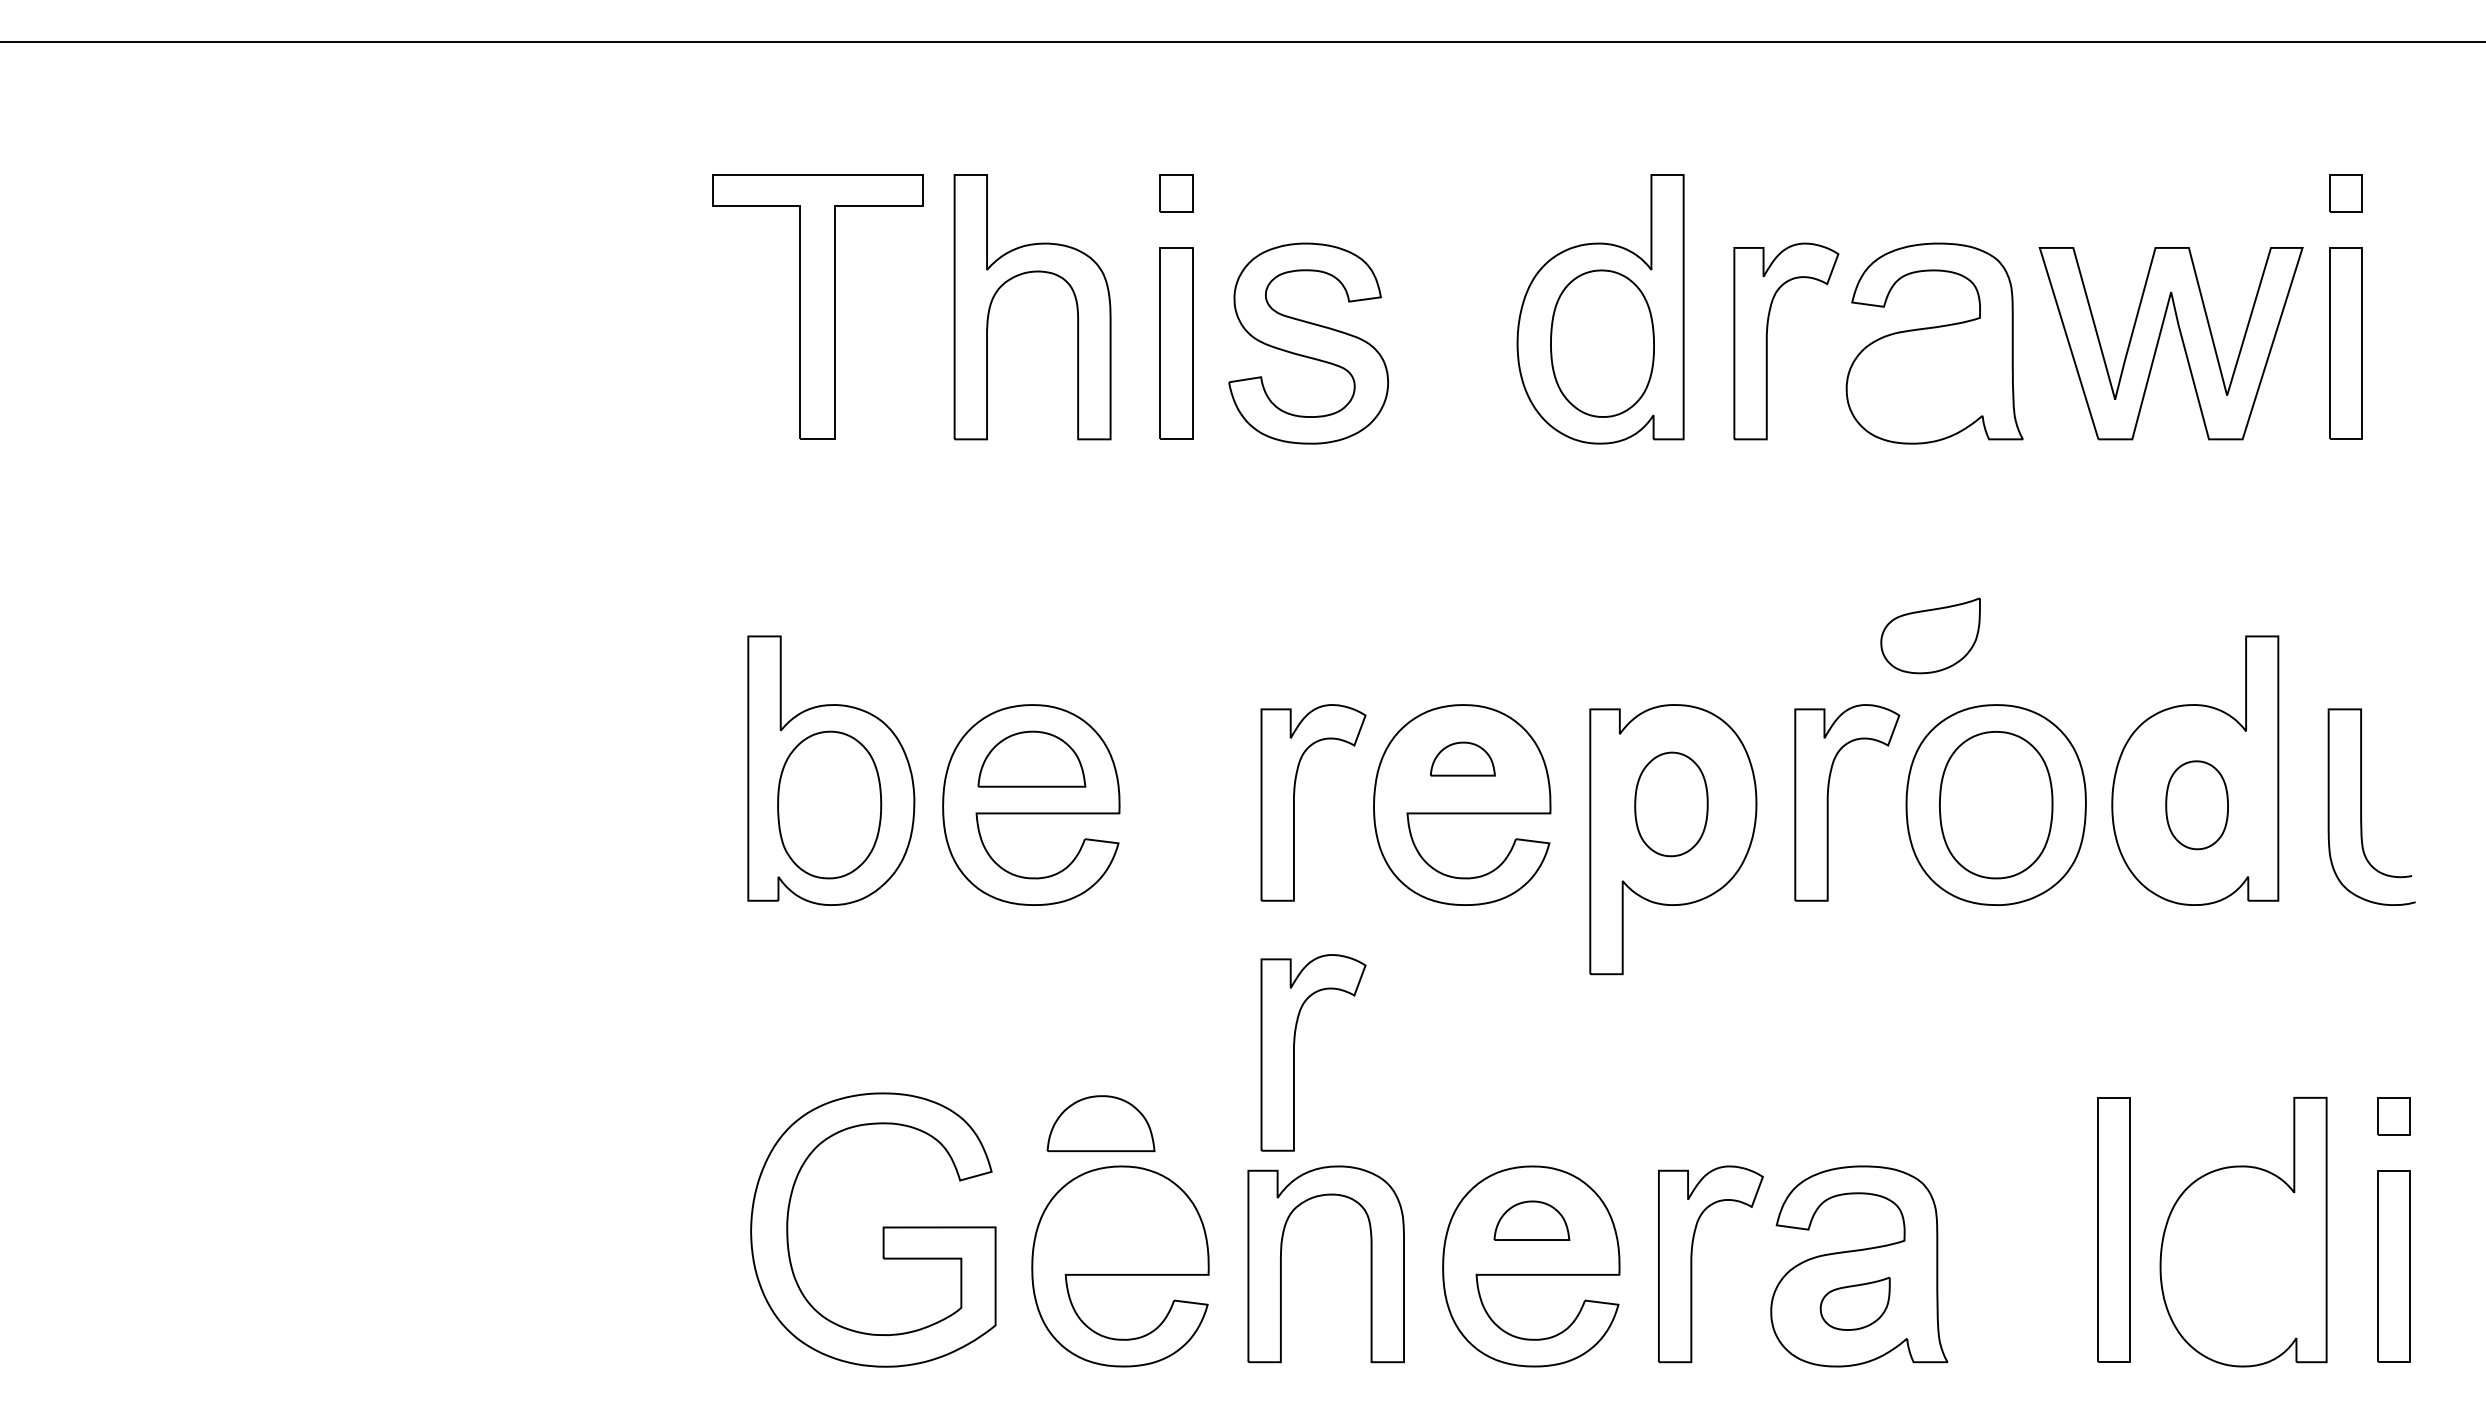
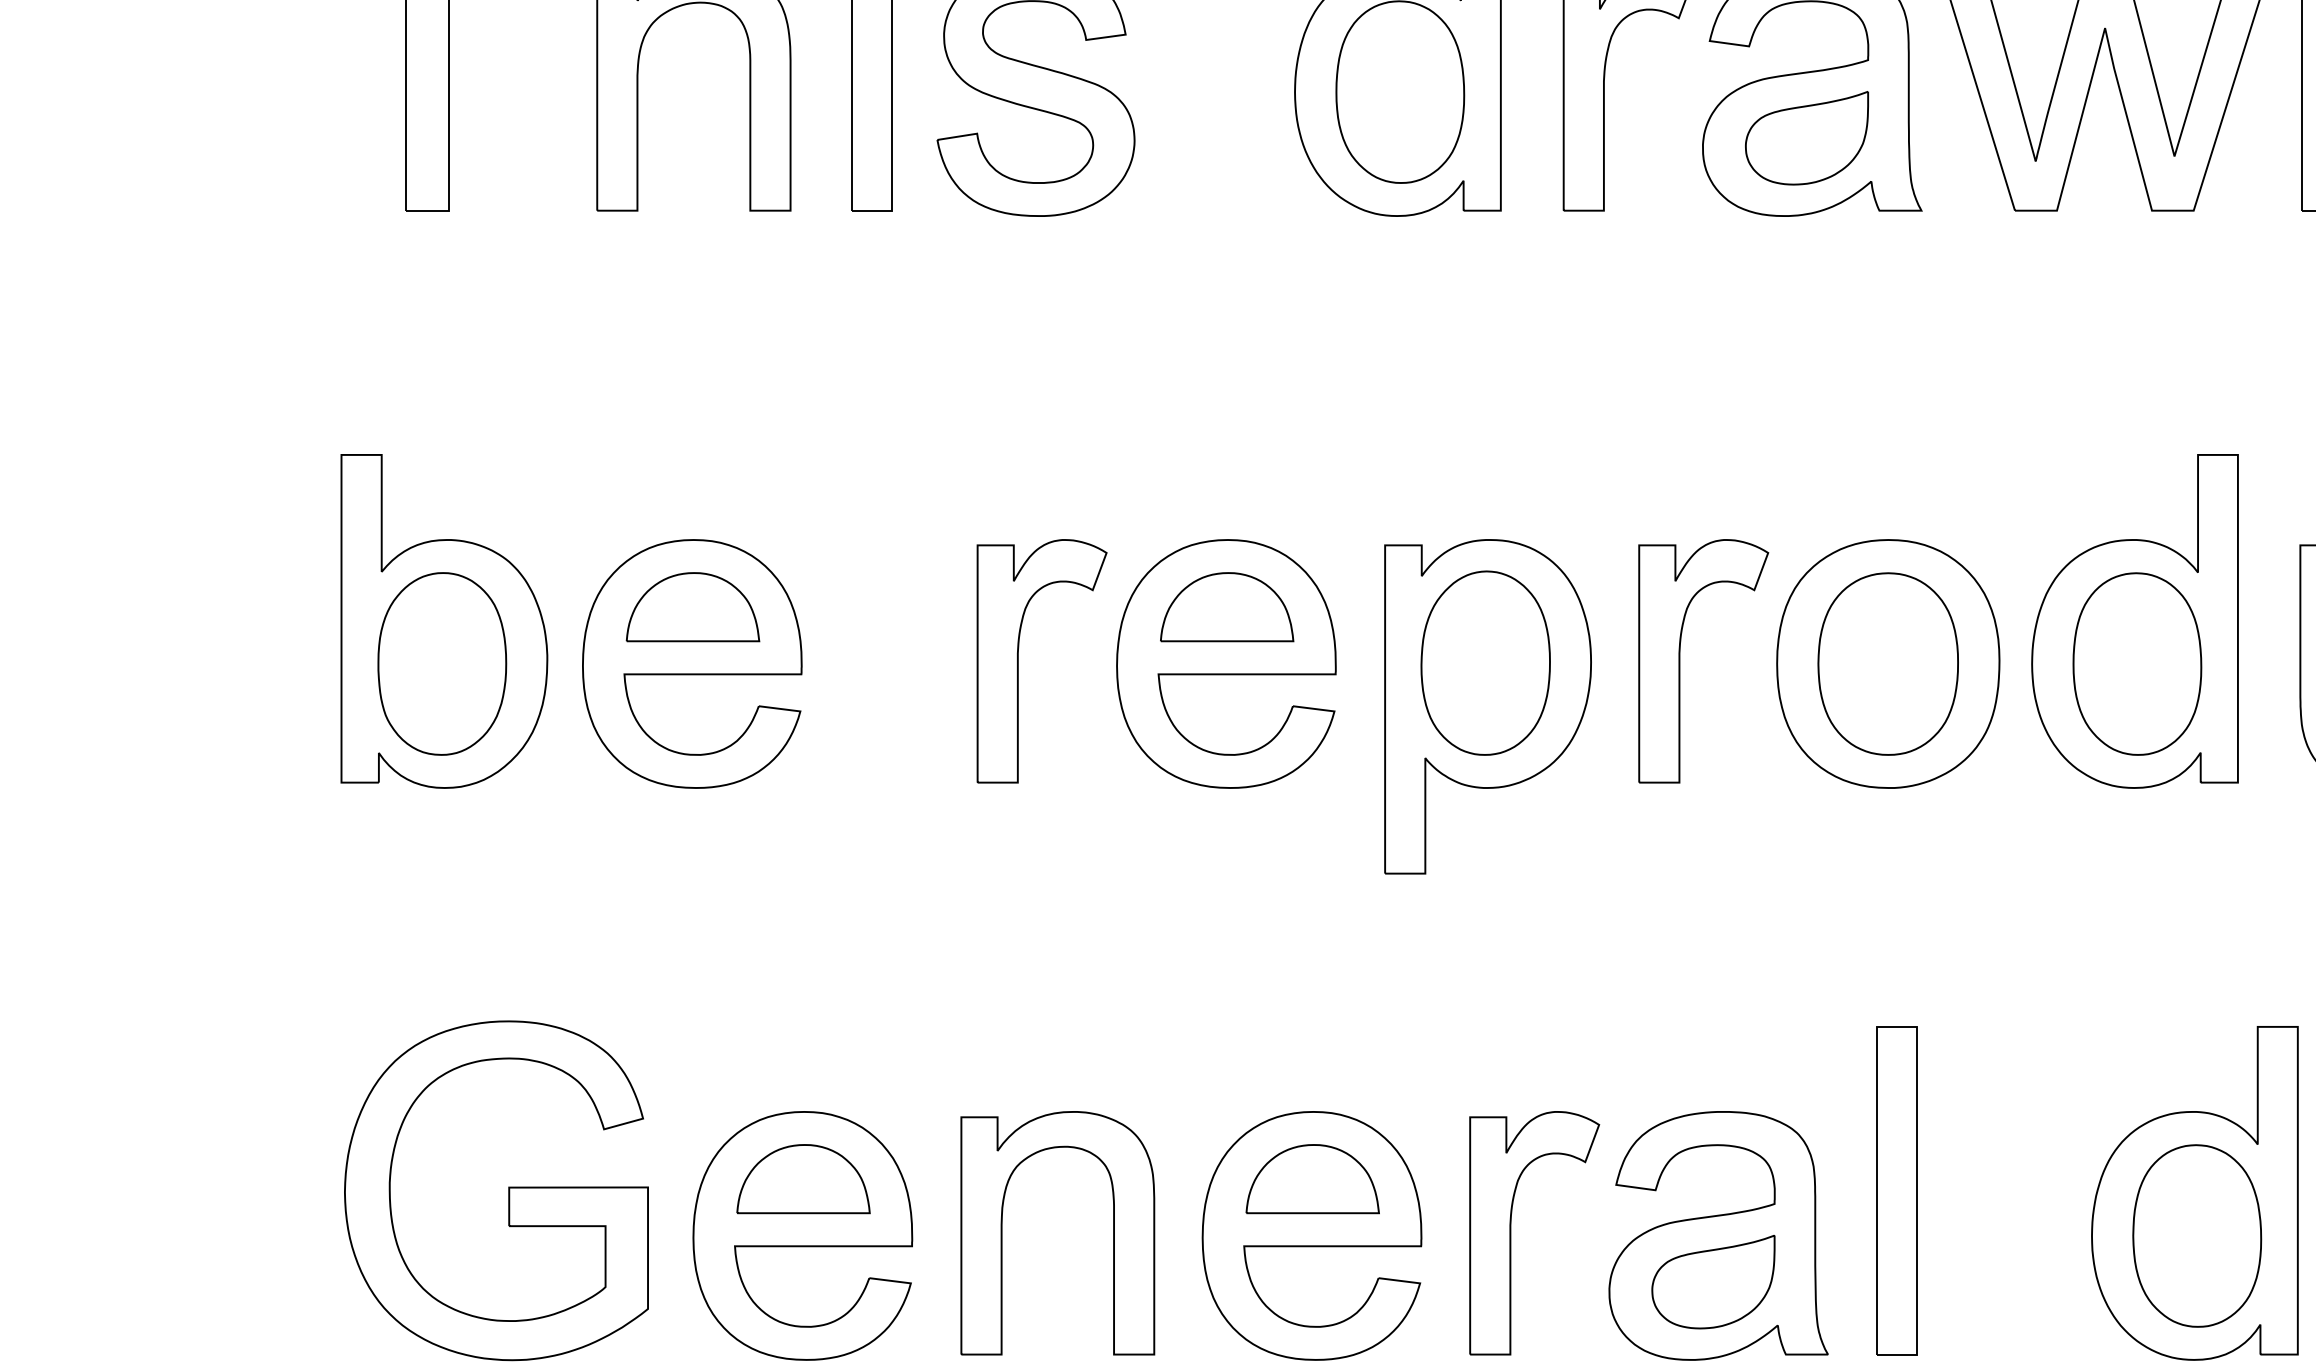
part: (1930, 635) -> (1806, 137), moved
part: (1462, 758) -> (1226, 606), size x1.67
part: (1671, 804) -> (1485, 663), size x1.43
part: (2196, 805) -> (2136, 664), size x1.67
part: (1294, 1052) -> (1018, 970), removed
part: (1100, 1123) -> (802, 1178), moved
part: (1531, 1220) -> (1312, 1178), size x1.43
part: (2113, 1229) -> (1896, 1190), moved
part: (2245, 1266) -> (2197, 1235), added
part: (1855, 1303) -> (1713, 1281), size x1.43

